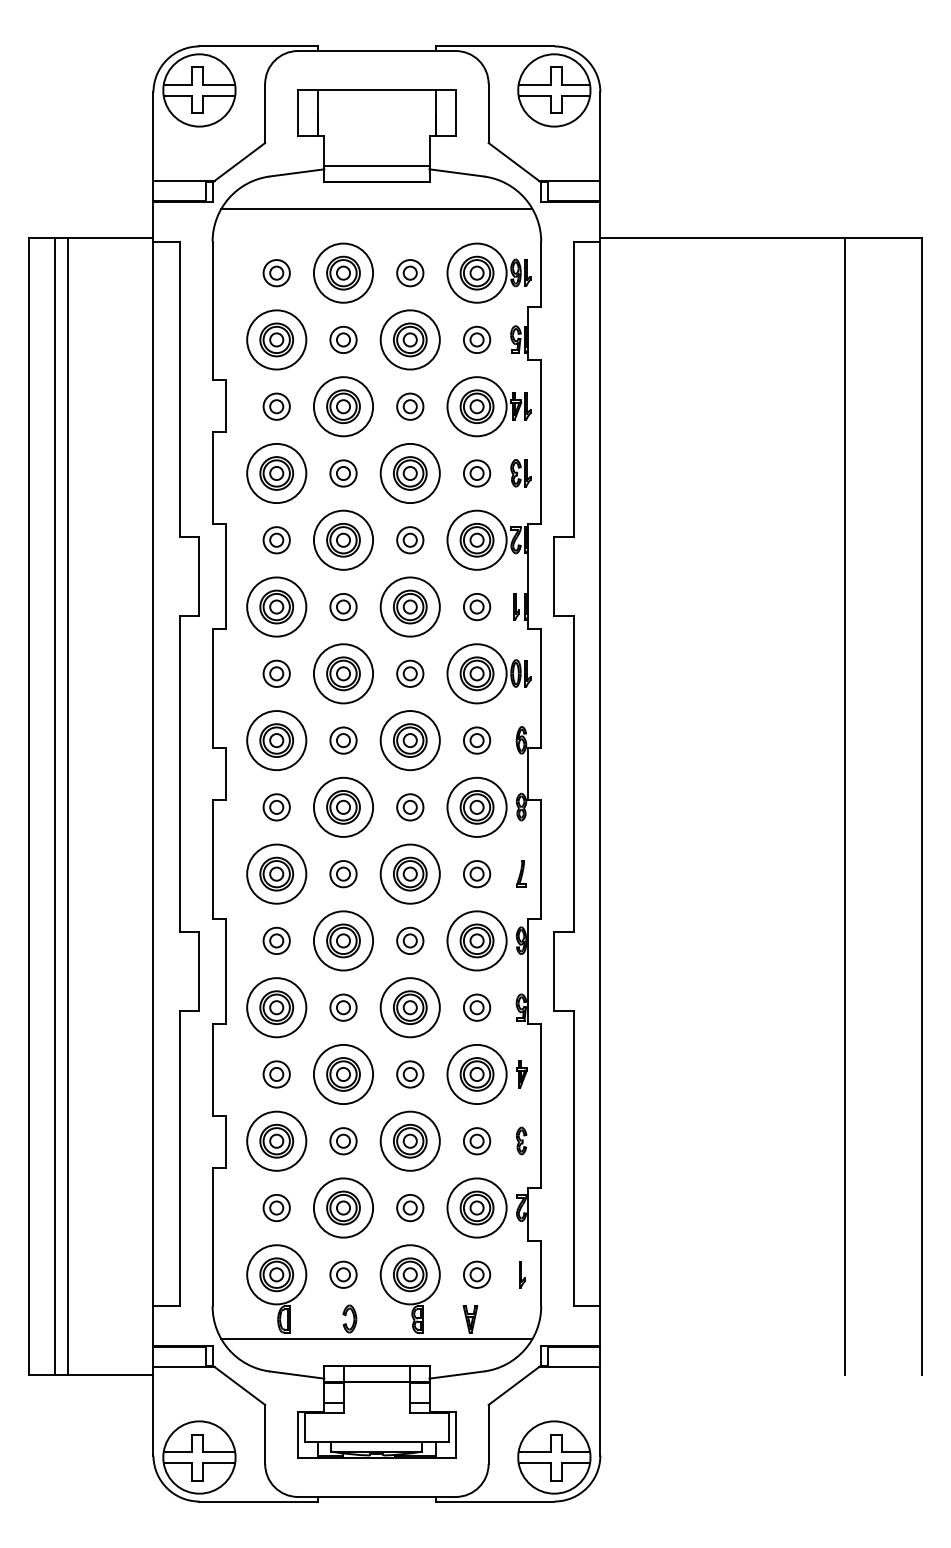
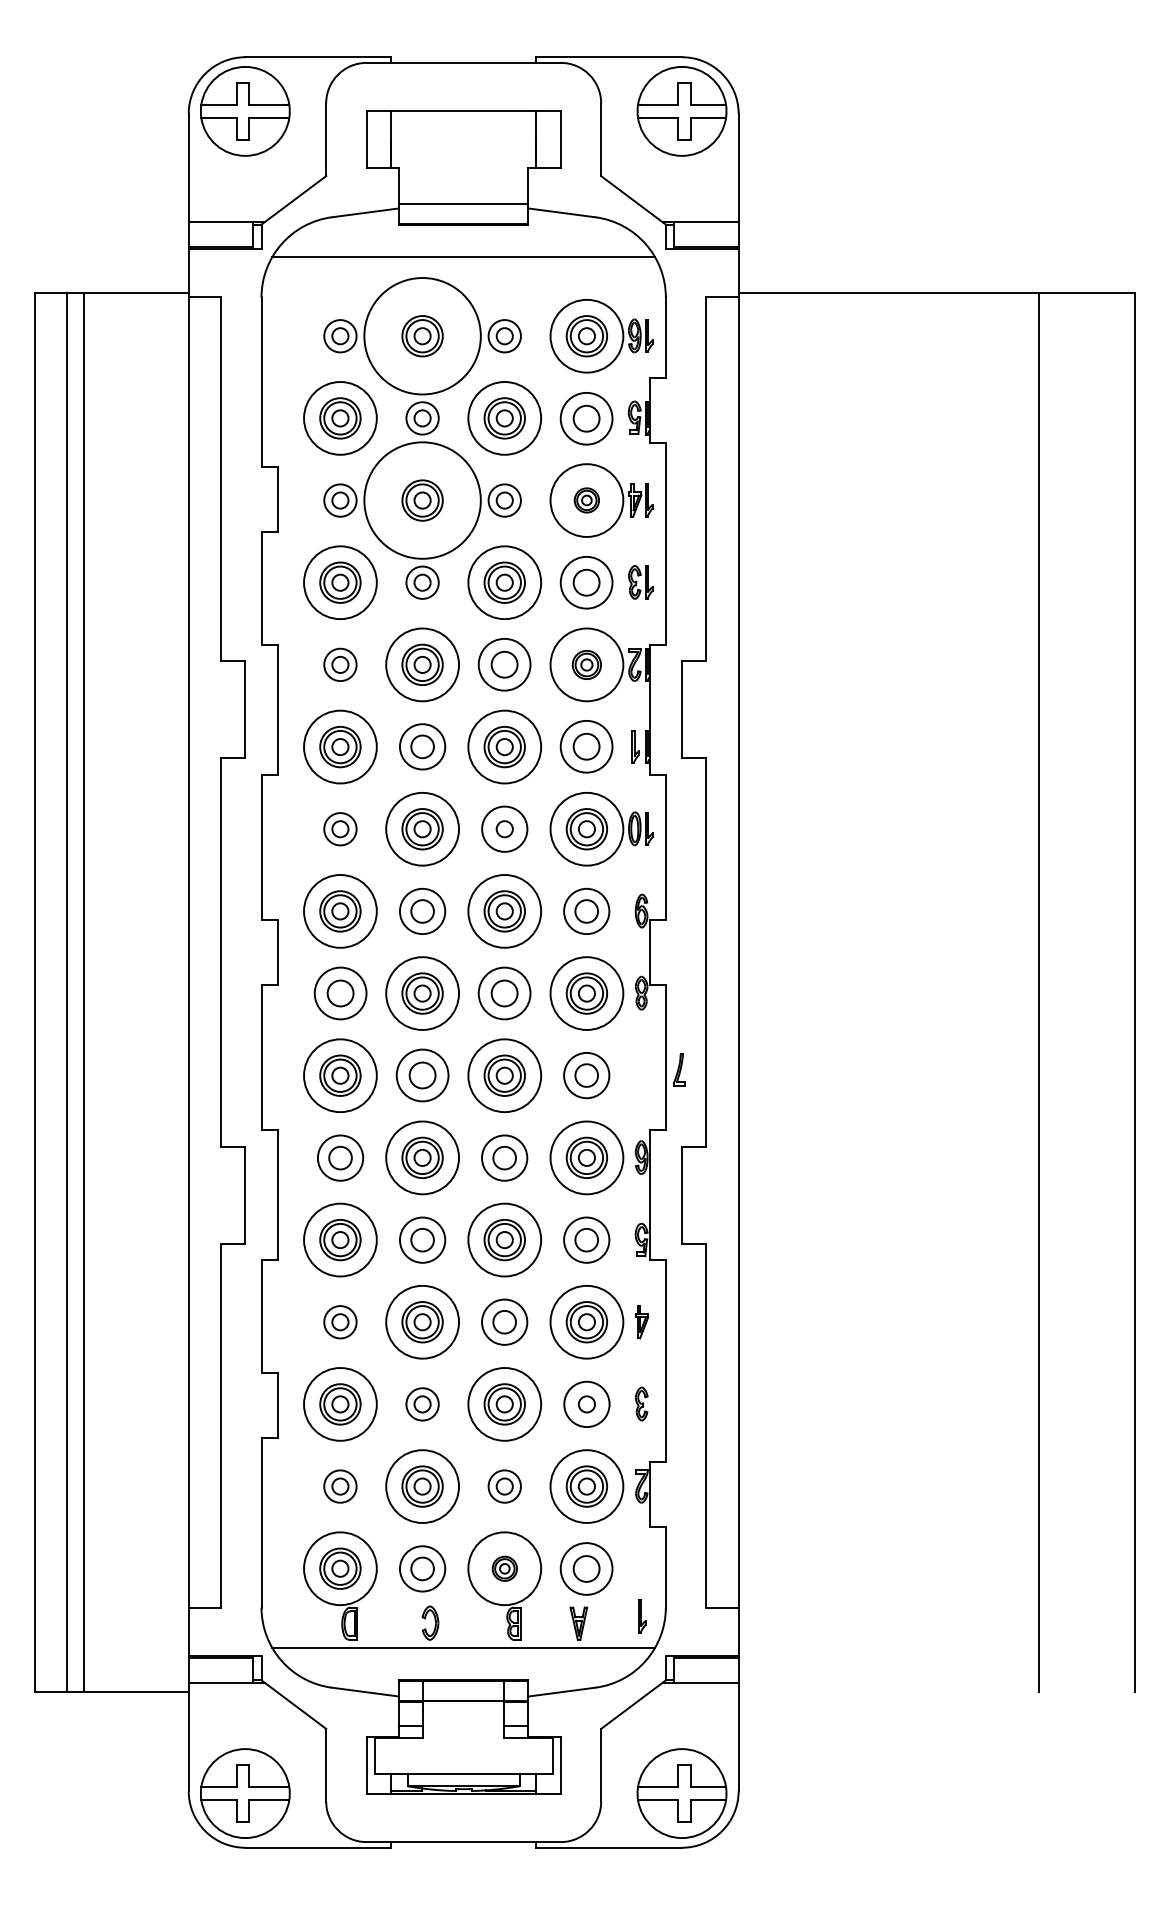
circle: (343, 272) -> (422, 335), size x1.6
part: (477, 339) -> (587, 417), size x1.6
circle: (343, 406) -> (422, 500), size x1.6
part: (476, 406) -> (586, 500), size x0.6
part: (477, 473) -> (587, 582), size x1.6
part: (410, 540) -> (505, 665), size x1.6
part: (476, 540) -> (586, 665), size x0.7
part: (343, 607) -> (422, 747), size x1.4
part: (477, 607) -> (587, 747), size x1.6
circle: (410, 673) -> (505, 828), size x1.4
part: (343, 740) -> (422, 911), size x1.4
part: (477, 740) -> (587, 911), size x1.4
part: (276, 807) -> (340, 993), size x1.6
part: (410, 807) -> (505, 993), size x1.6
part: (521, 873) -> (679, 1068), moved
part: (343, 874) -> (422, 1076), size x1.6
part: (477, 874) -> (587, 1076), size x1.4
part: (276, 940) -> (340, 1157), size x1.4
part: (410, 940) -> (505, 1157), size x1.4
part: (343, 1007) -> (422, 1239), size x1.4
part: (477, 1007) -> (587, 1239), size x1.4
part: (410, 1074) -> (505, 1322), size x1.4
circle: (476, 1141) -> (586, 1404), size x1.4
part: (343, 1274) -> (422, 1568), size x1.4
part: (410, 1274) -> (505, 1568), size x0.6
part: (477, 1274) -> (587, 1568), size x1.6
part: (522, 1274) -> (642, 1616), moved

